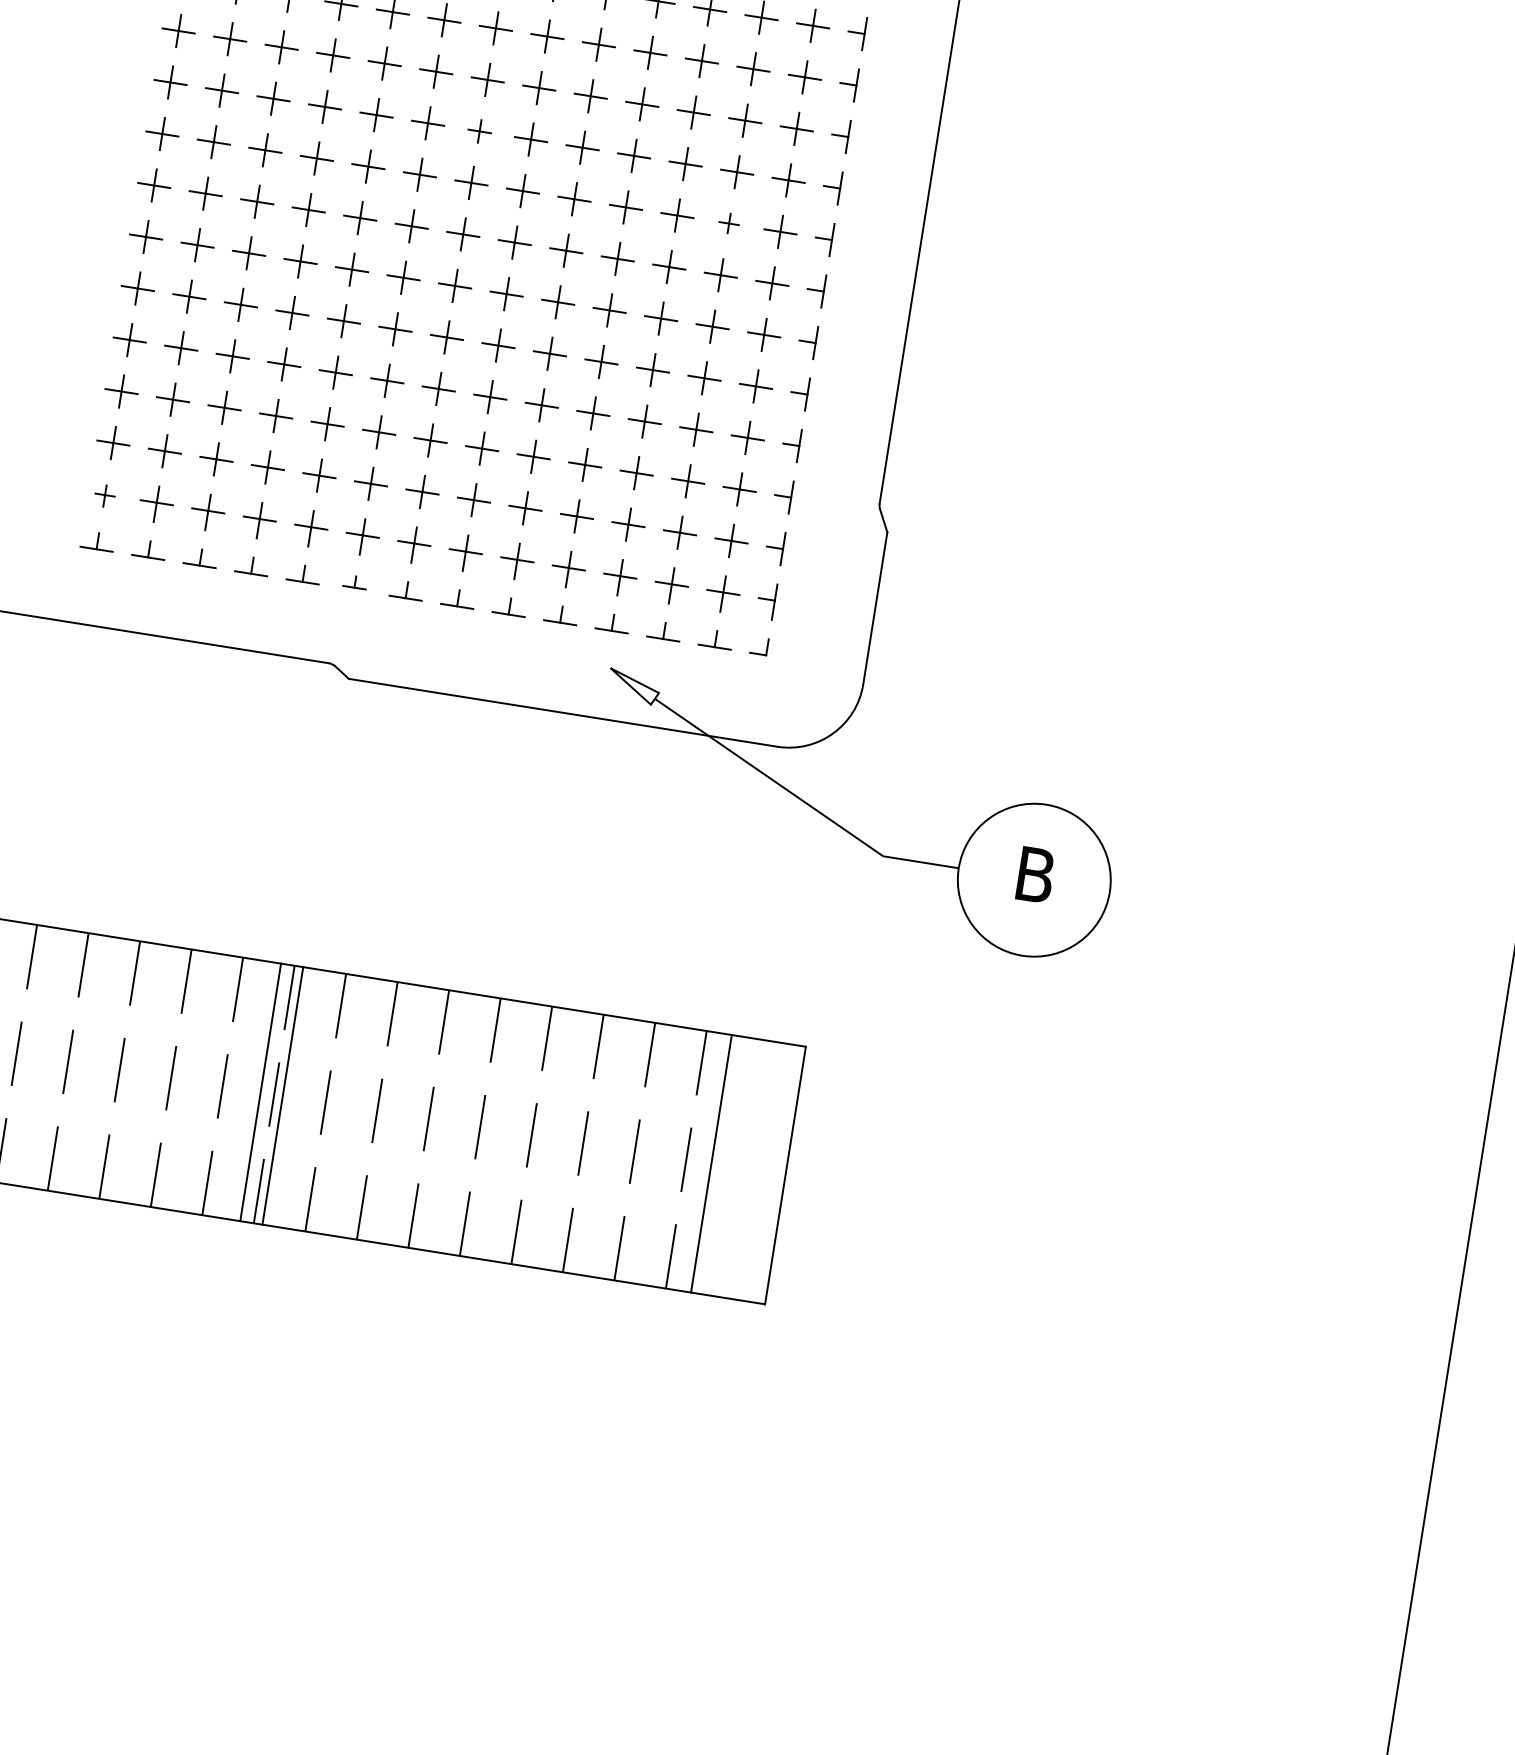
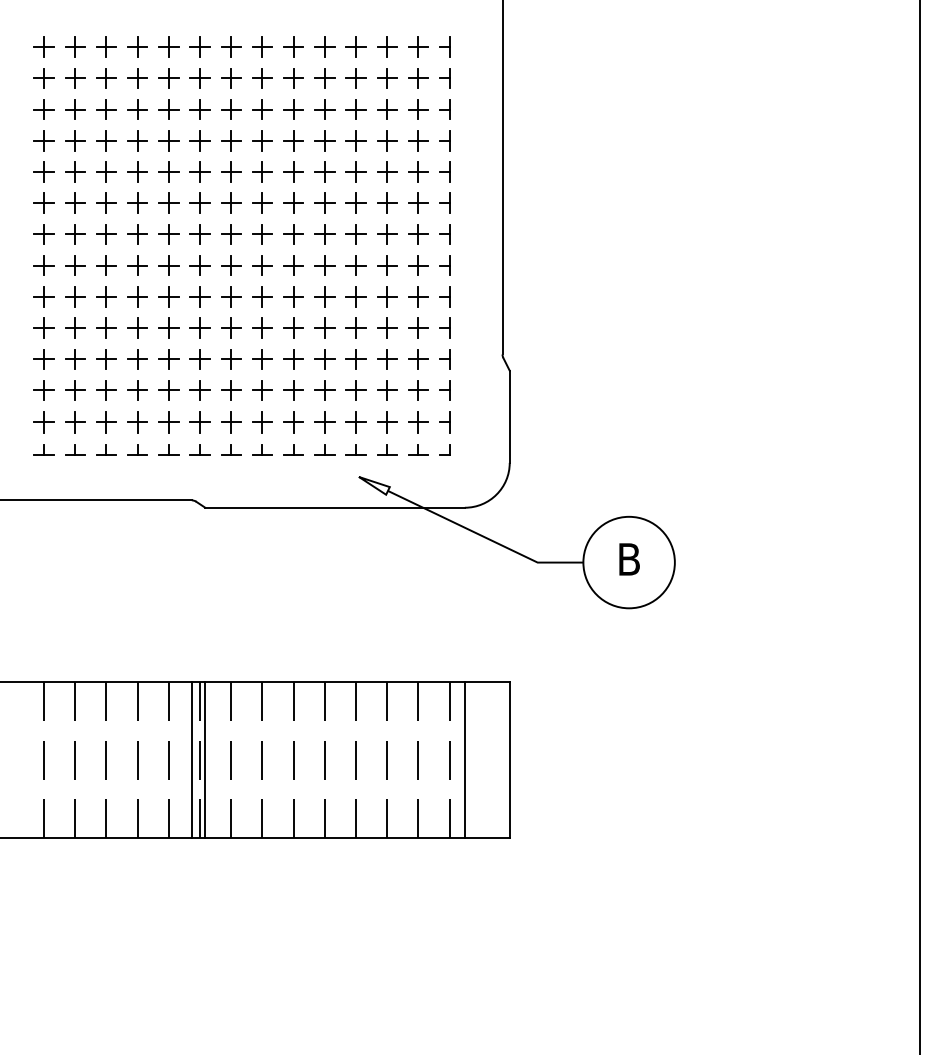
part: (480, 130) -> (231, 171), size x1.43
part: (729, 222) -> (387, 202), size x1.67
part: (104, 495) -> (43, 422), size x1.67
part: (354, 581) -> (199, 449), size x1.43

